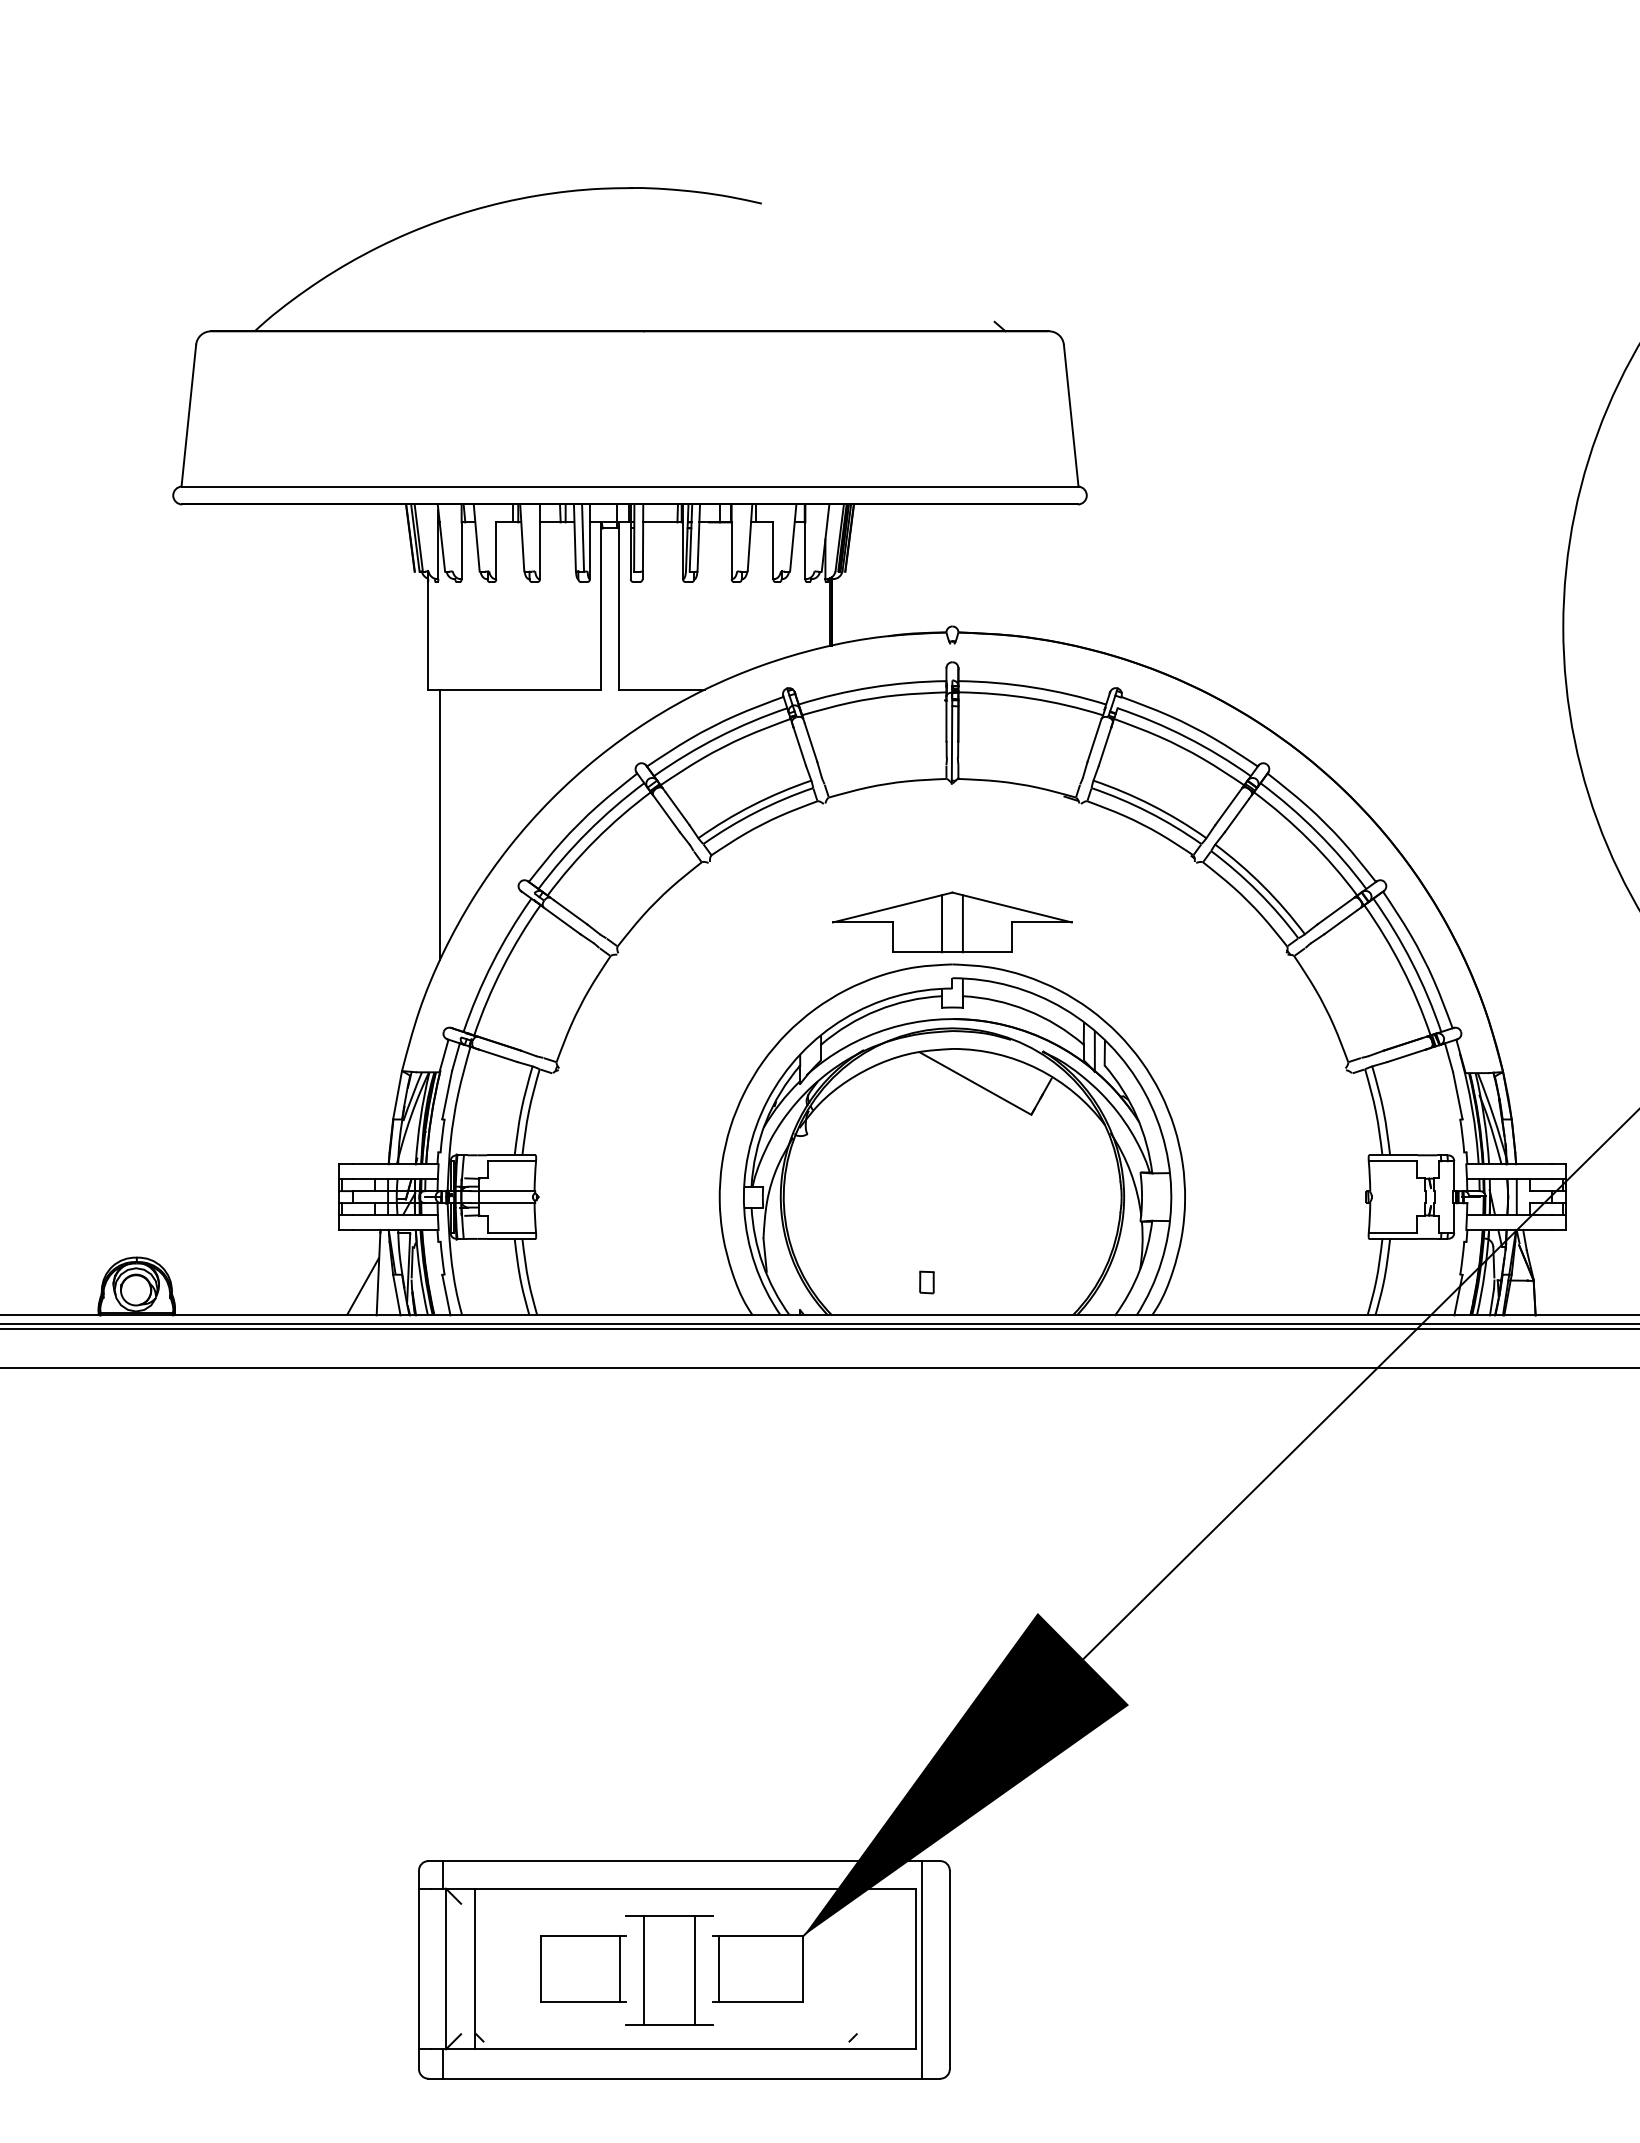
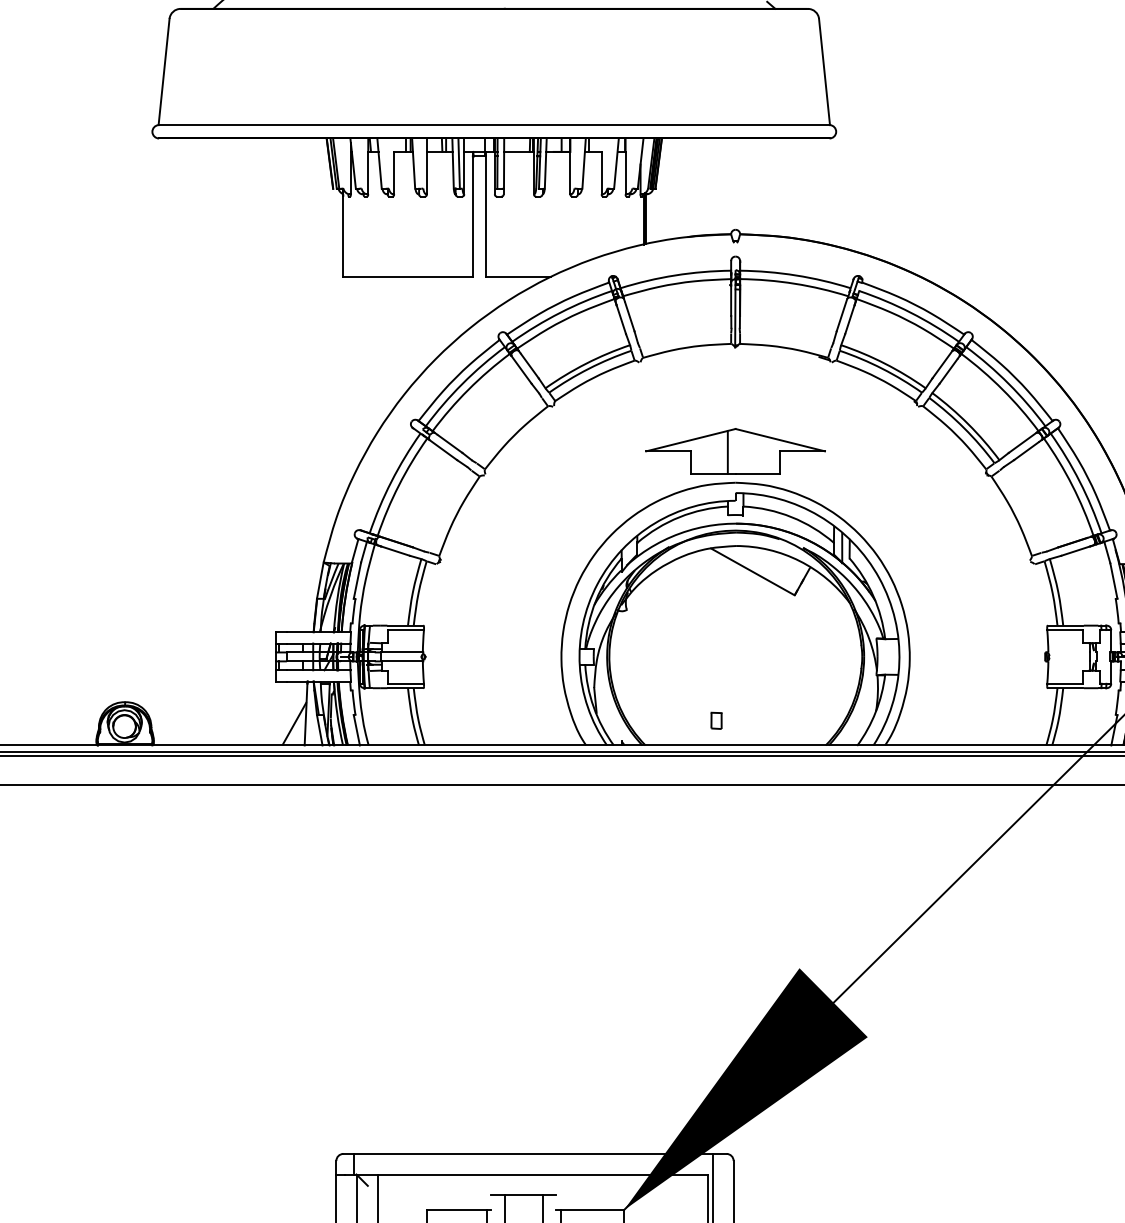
line: (440, 824) -> (352, 378), removed
line: (962, 923) -> (743, 452), removed

